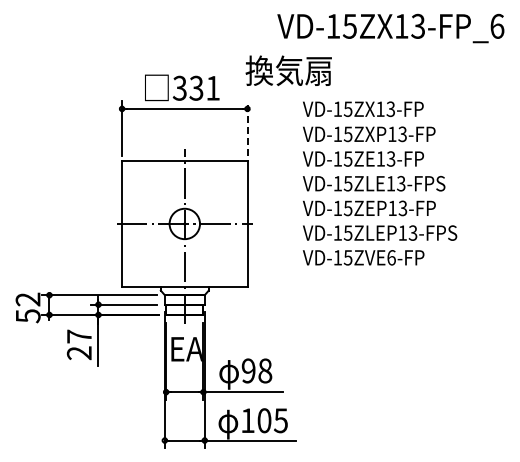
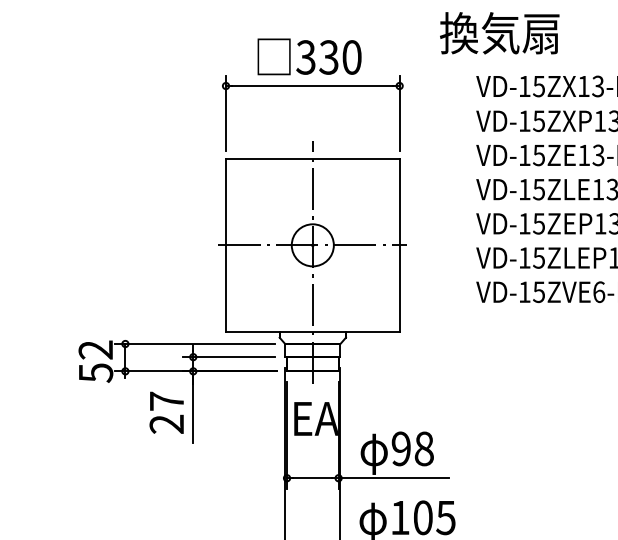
text: (288, 70) -> (499, 32), moved
text: (212, 87) -> (351, 56), 331 -> 330
line: (247, 128) -> (399, 113), dashed -> solid

